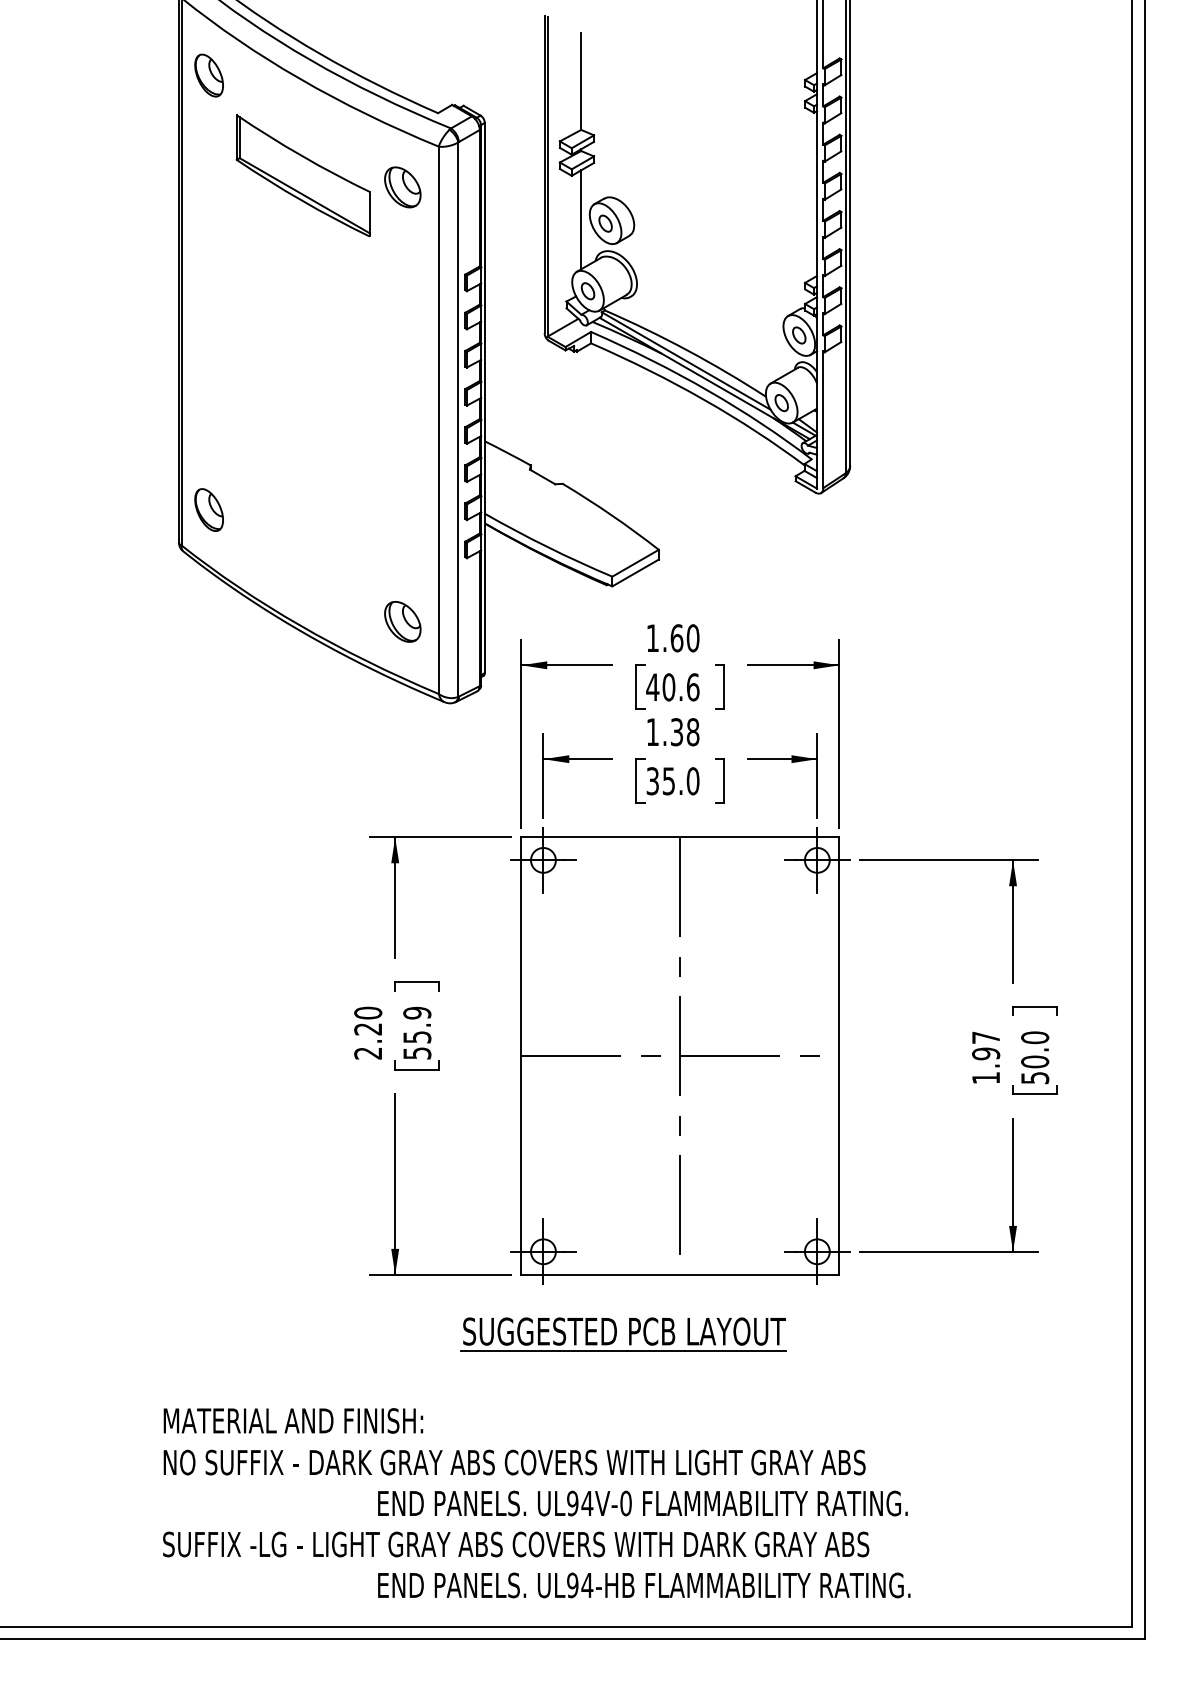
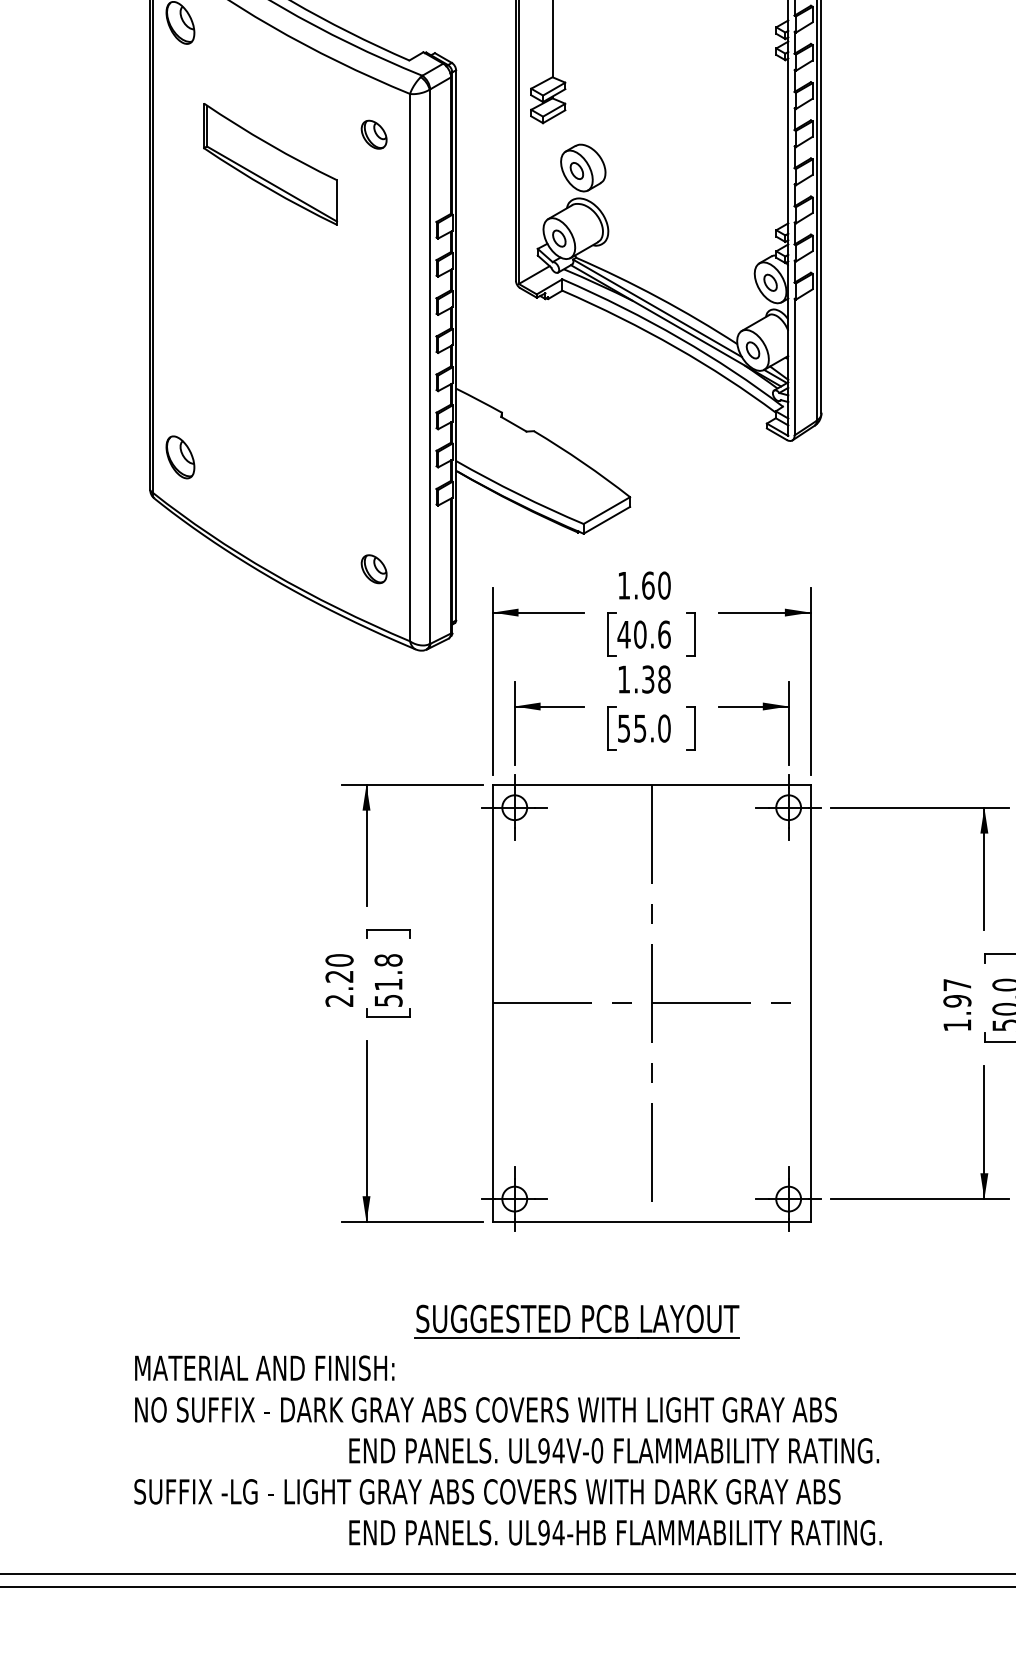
part: (302, 175) -> (269, 163), moved
part: (402, 187) -> (373, 134), size x0.7
line: (581, 219) -> (552, 166), removed
part: (402, 621) -> (373, 568), size x0.7
text: (652, 780) -> (623, 727), 35.0 -> 55.0
text: (417, 1024) -> (388, 971), 55.9 -> 51.8
part: (623, 1334) -> (576, 1321), moved

